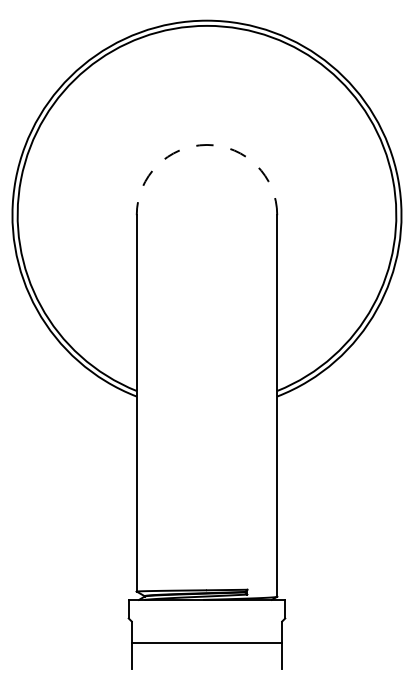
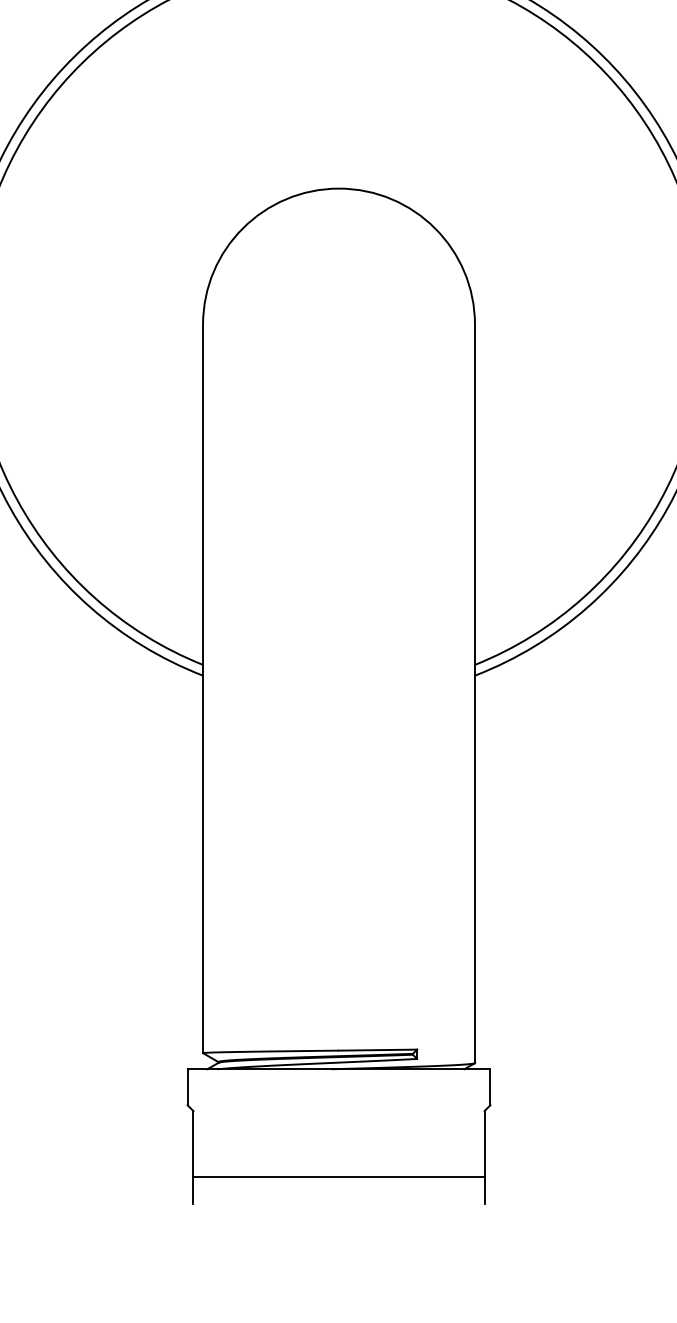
arc: (207, 144) -> (339, 187), dashed -> solid
line: (206, 642) -> (338, 1176), moved

